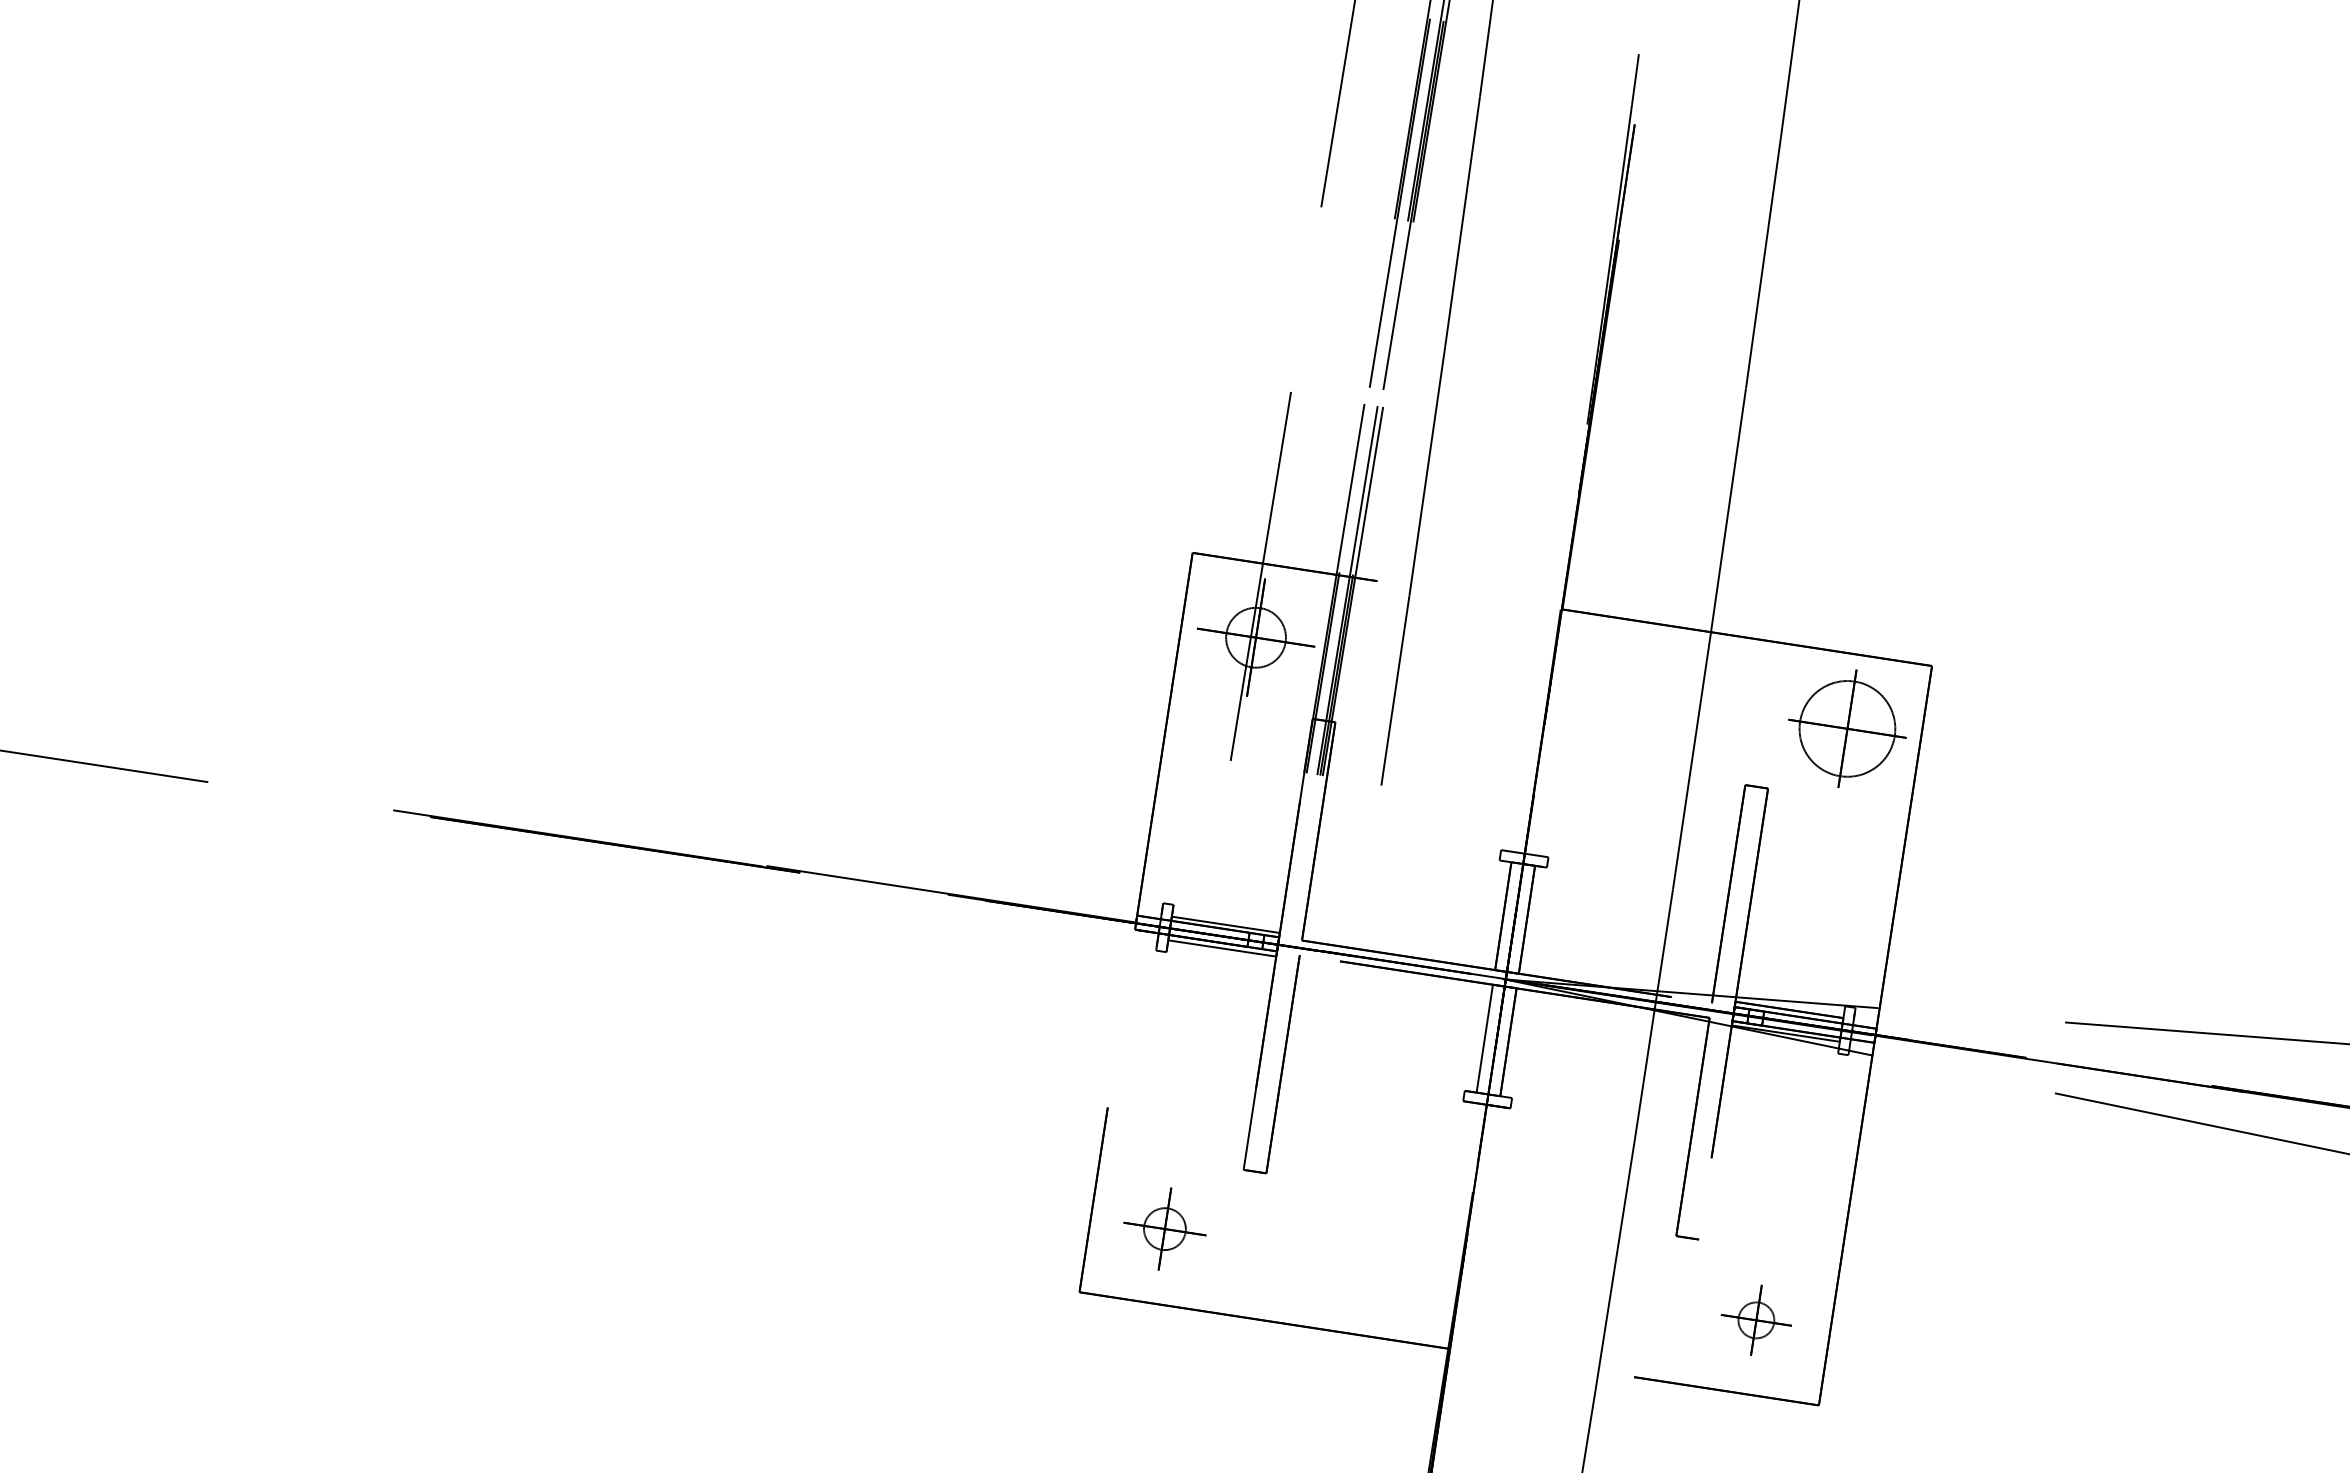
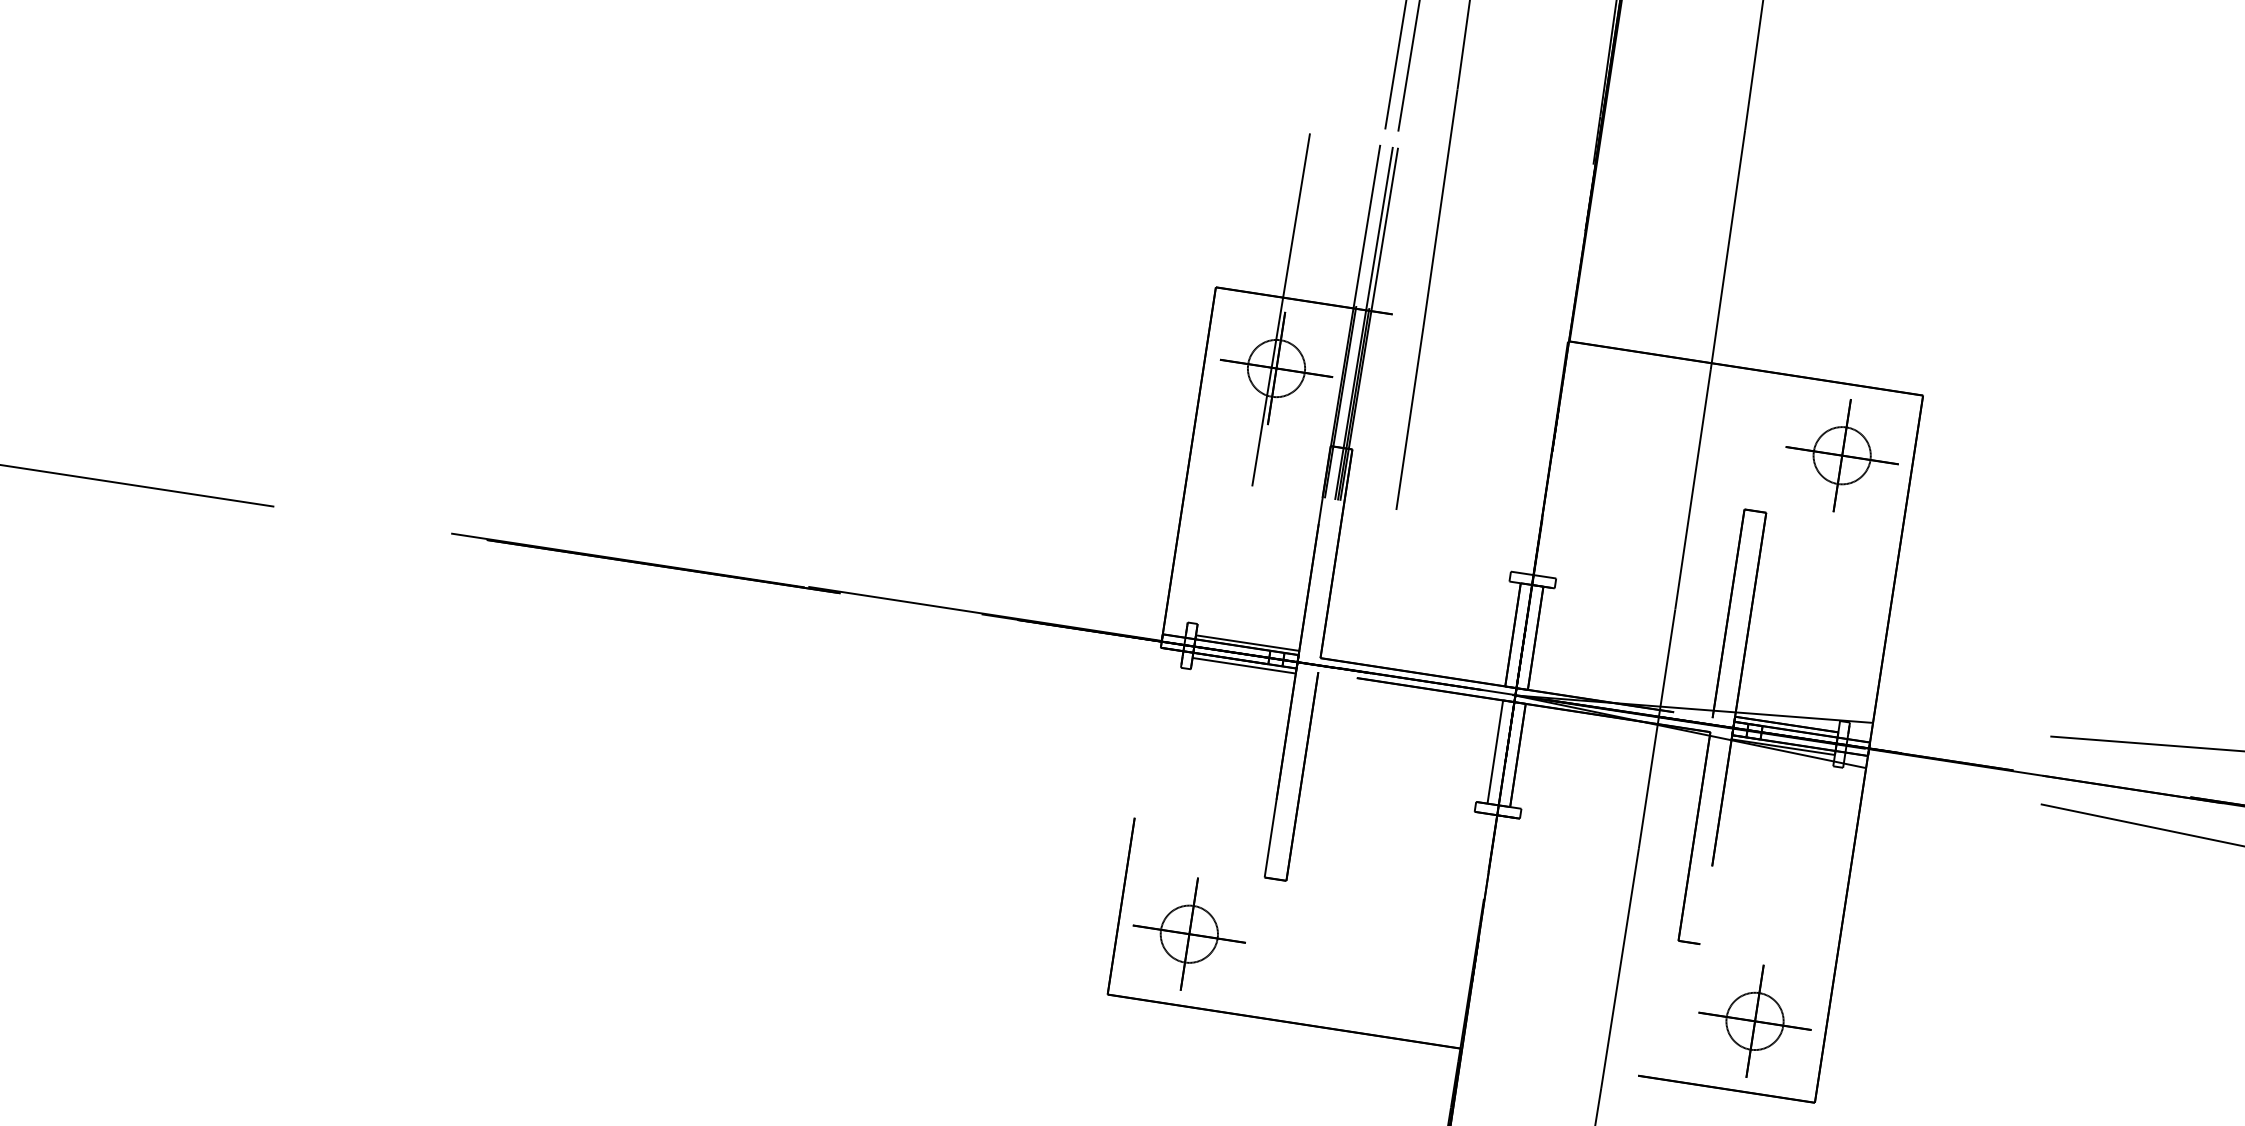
circle: (1847, 728) -> (1842, 455), size x0.62
part: (1164, 1228) -> (1188, 933), size x1.43
part: (1756, 1320) -> (1755, 1021), size x1.67

